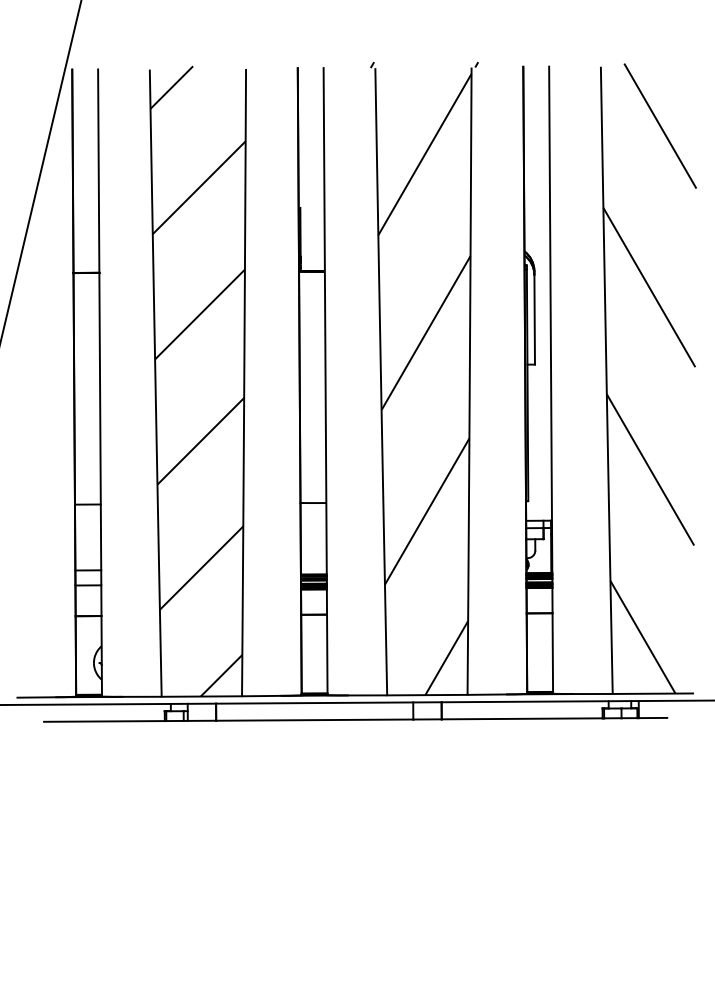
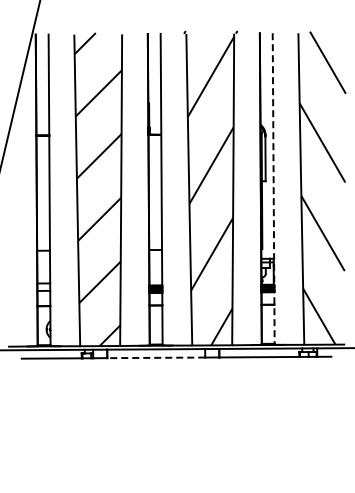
line: (550, 379) -> (273, 188), solid -> dashed
line: (315, 719) -> (156, 357), solid -> dashed

